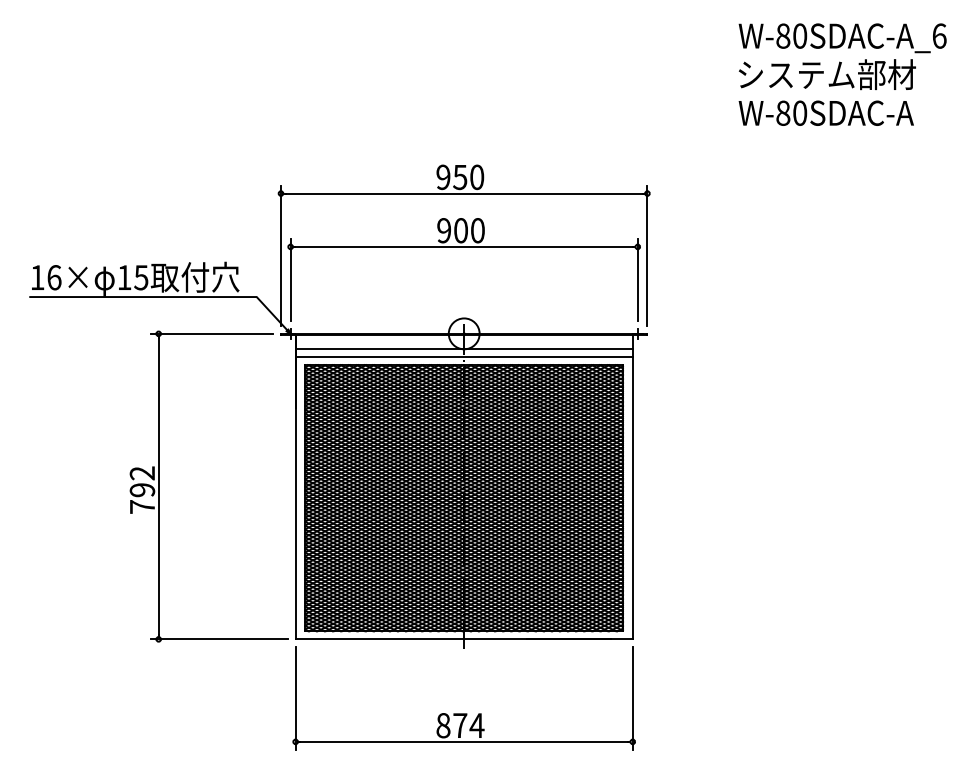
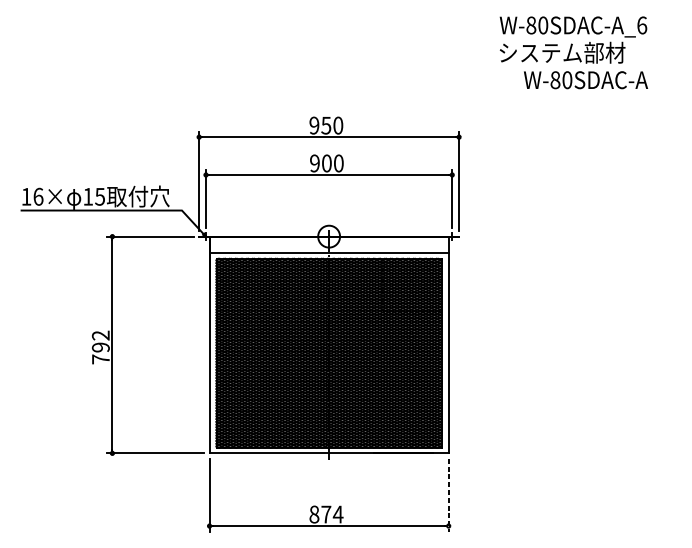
text: (842, 56) -> (573, 39), moved
line: (463, 349) -> (328, 247), removed
line: (632, 698) -> (448, 495), solid -> dashed

